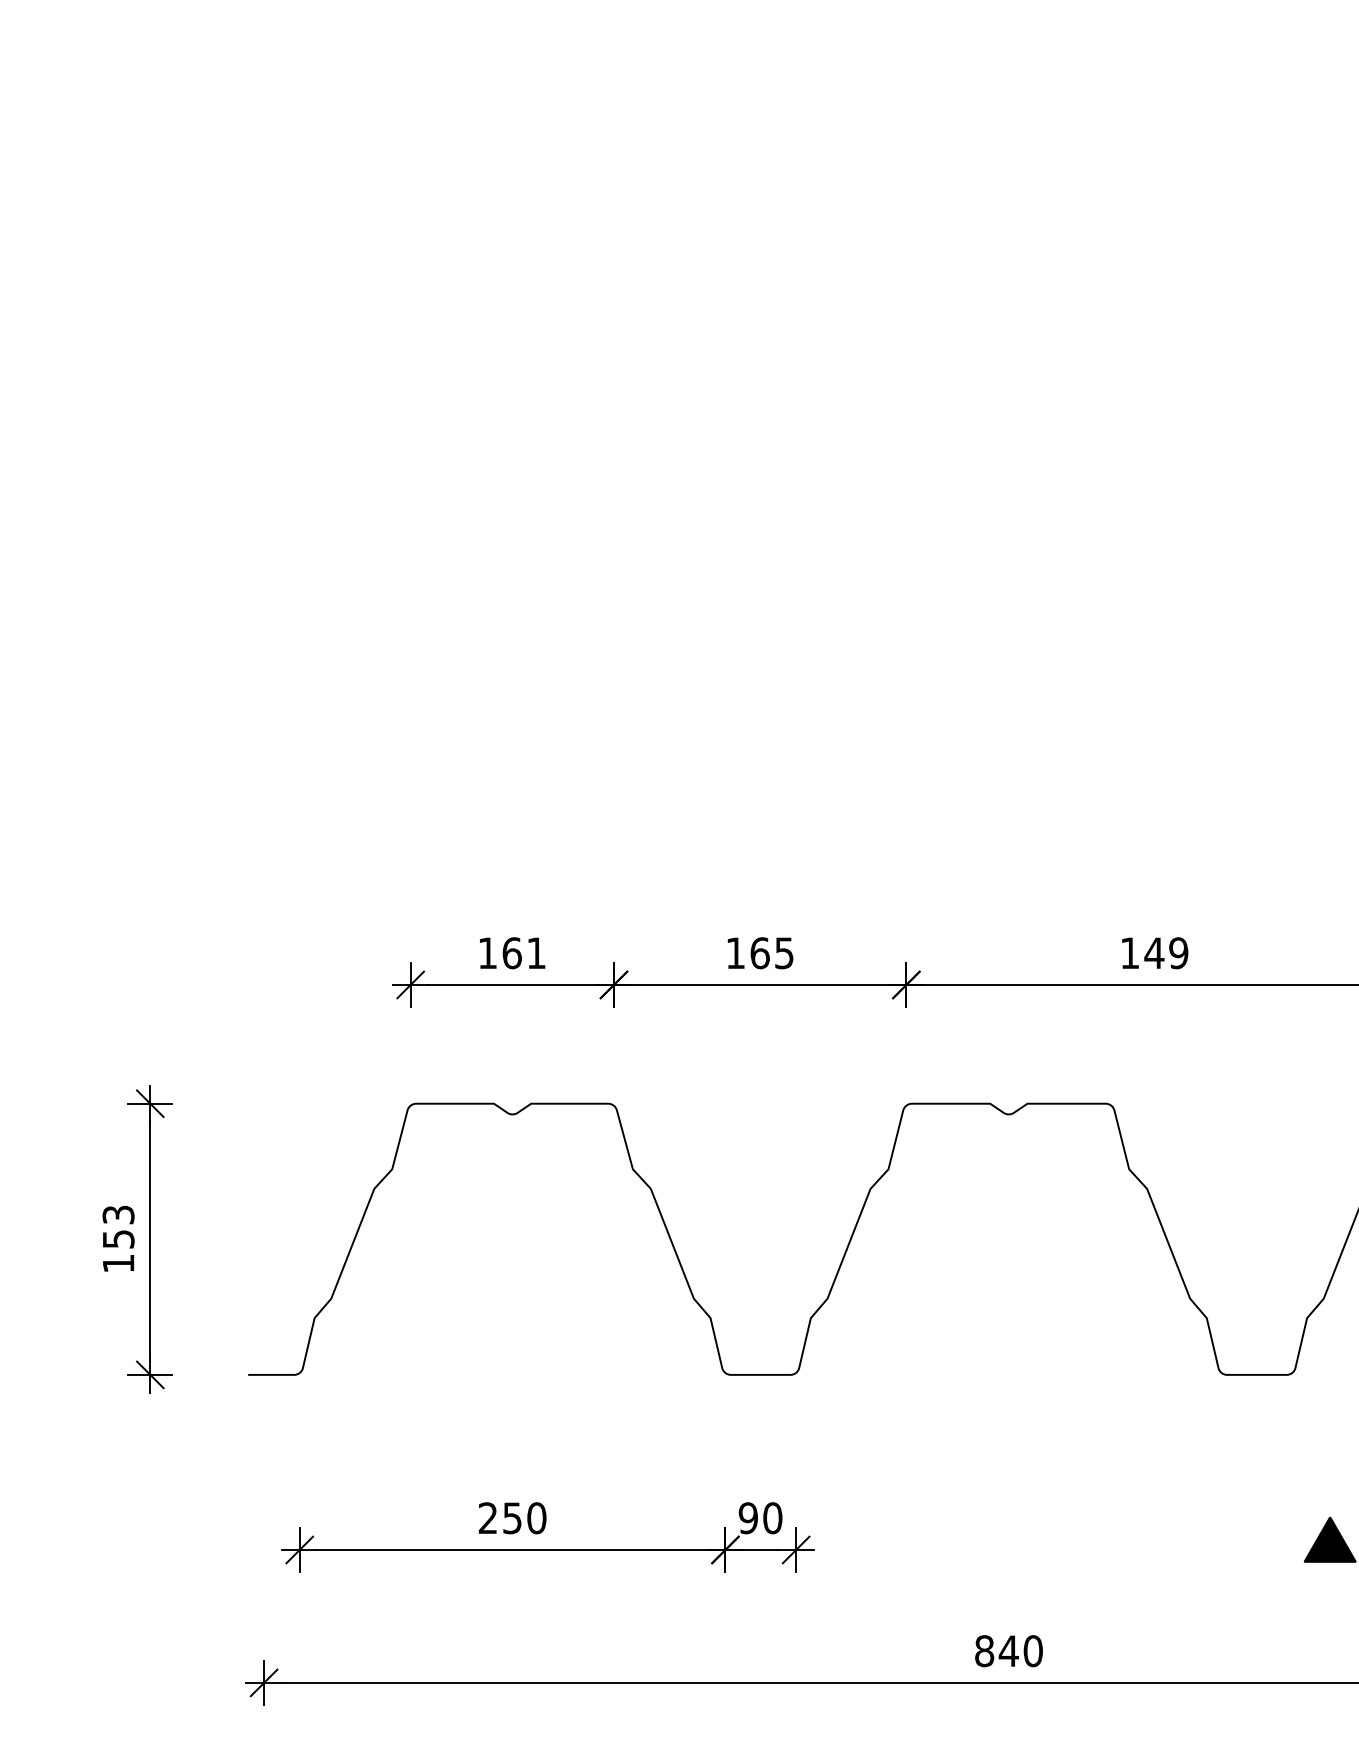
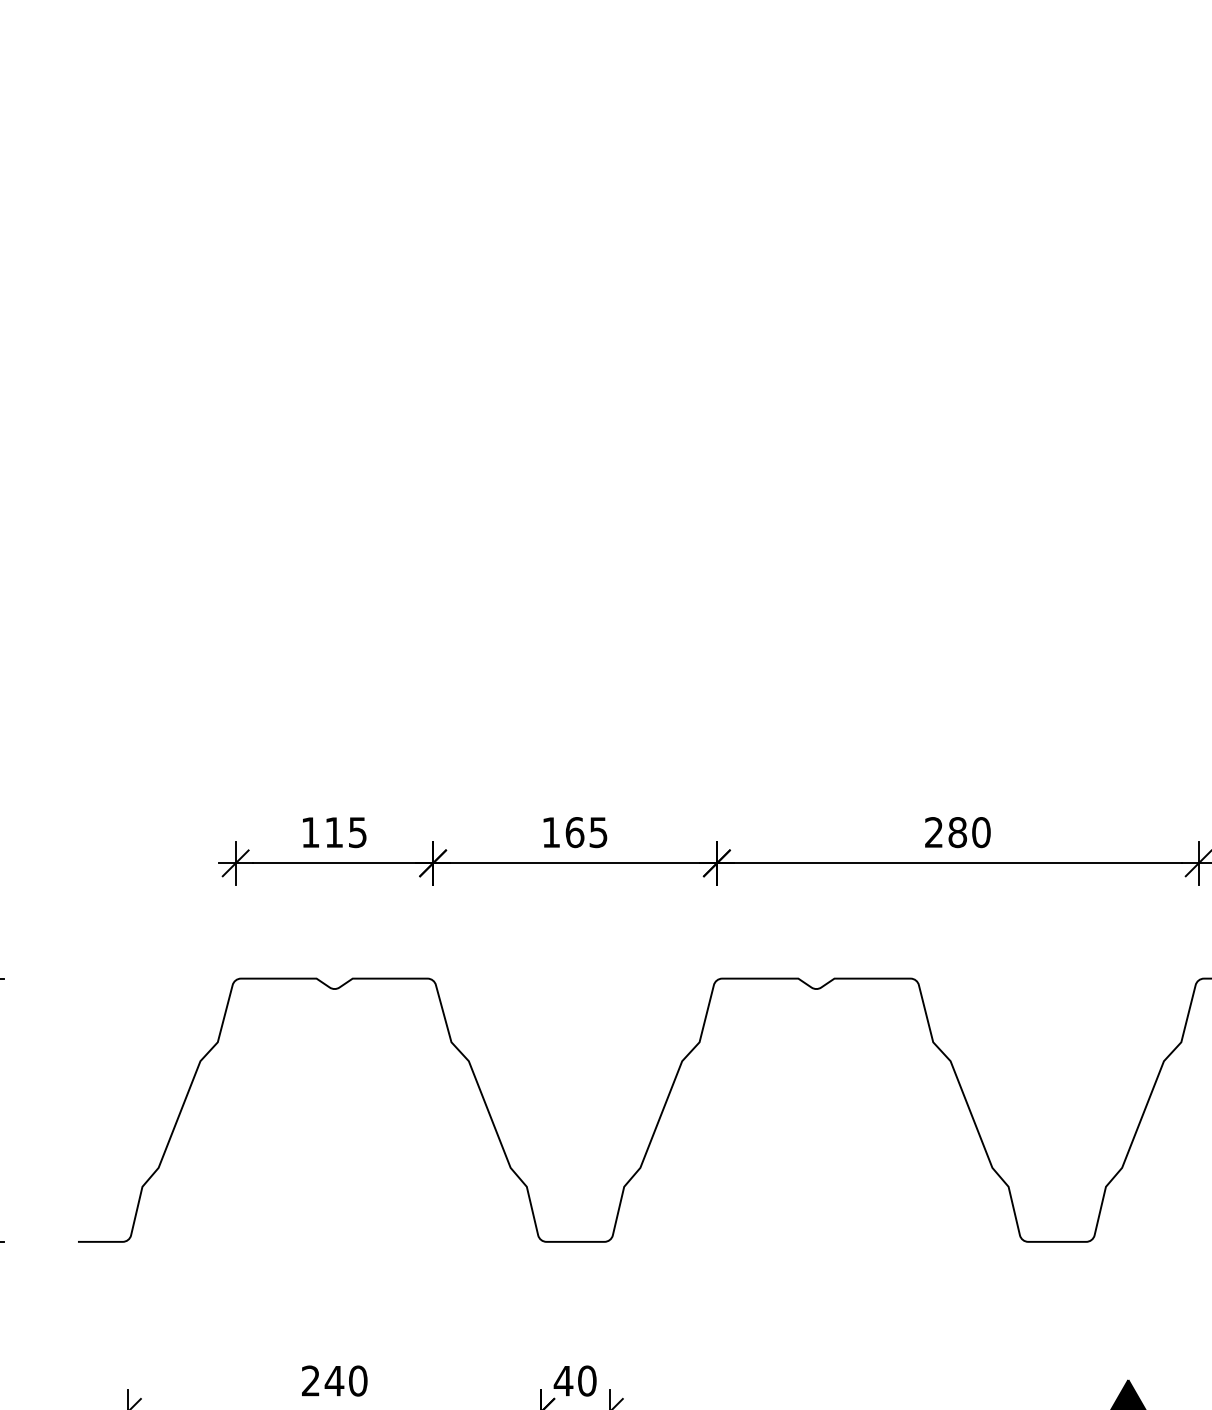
text: (523, 953) -> (345, 832), 161 -> 115
text: (1154, 953) -> (957, 832), 149 -> 280
text: (512, 1518) -> (334, 1381), 250 -> 240
text: (748, 1518) -> (563, 1381), 90 -> 40

